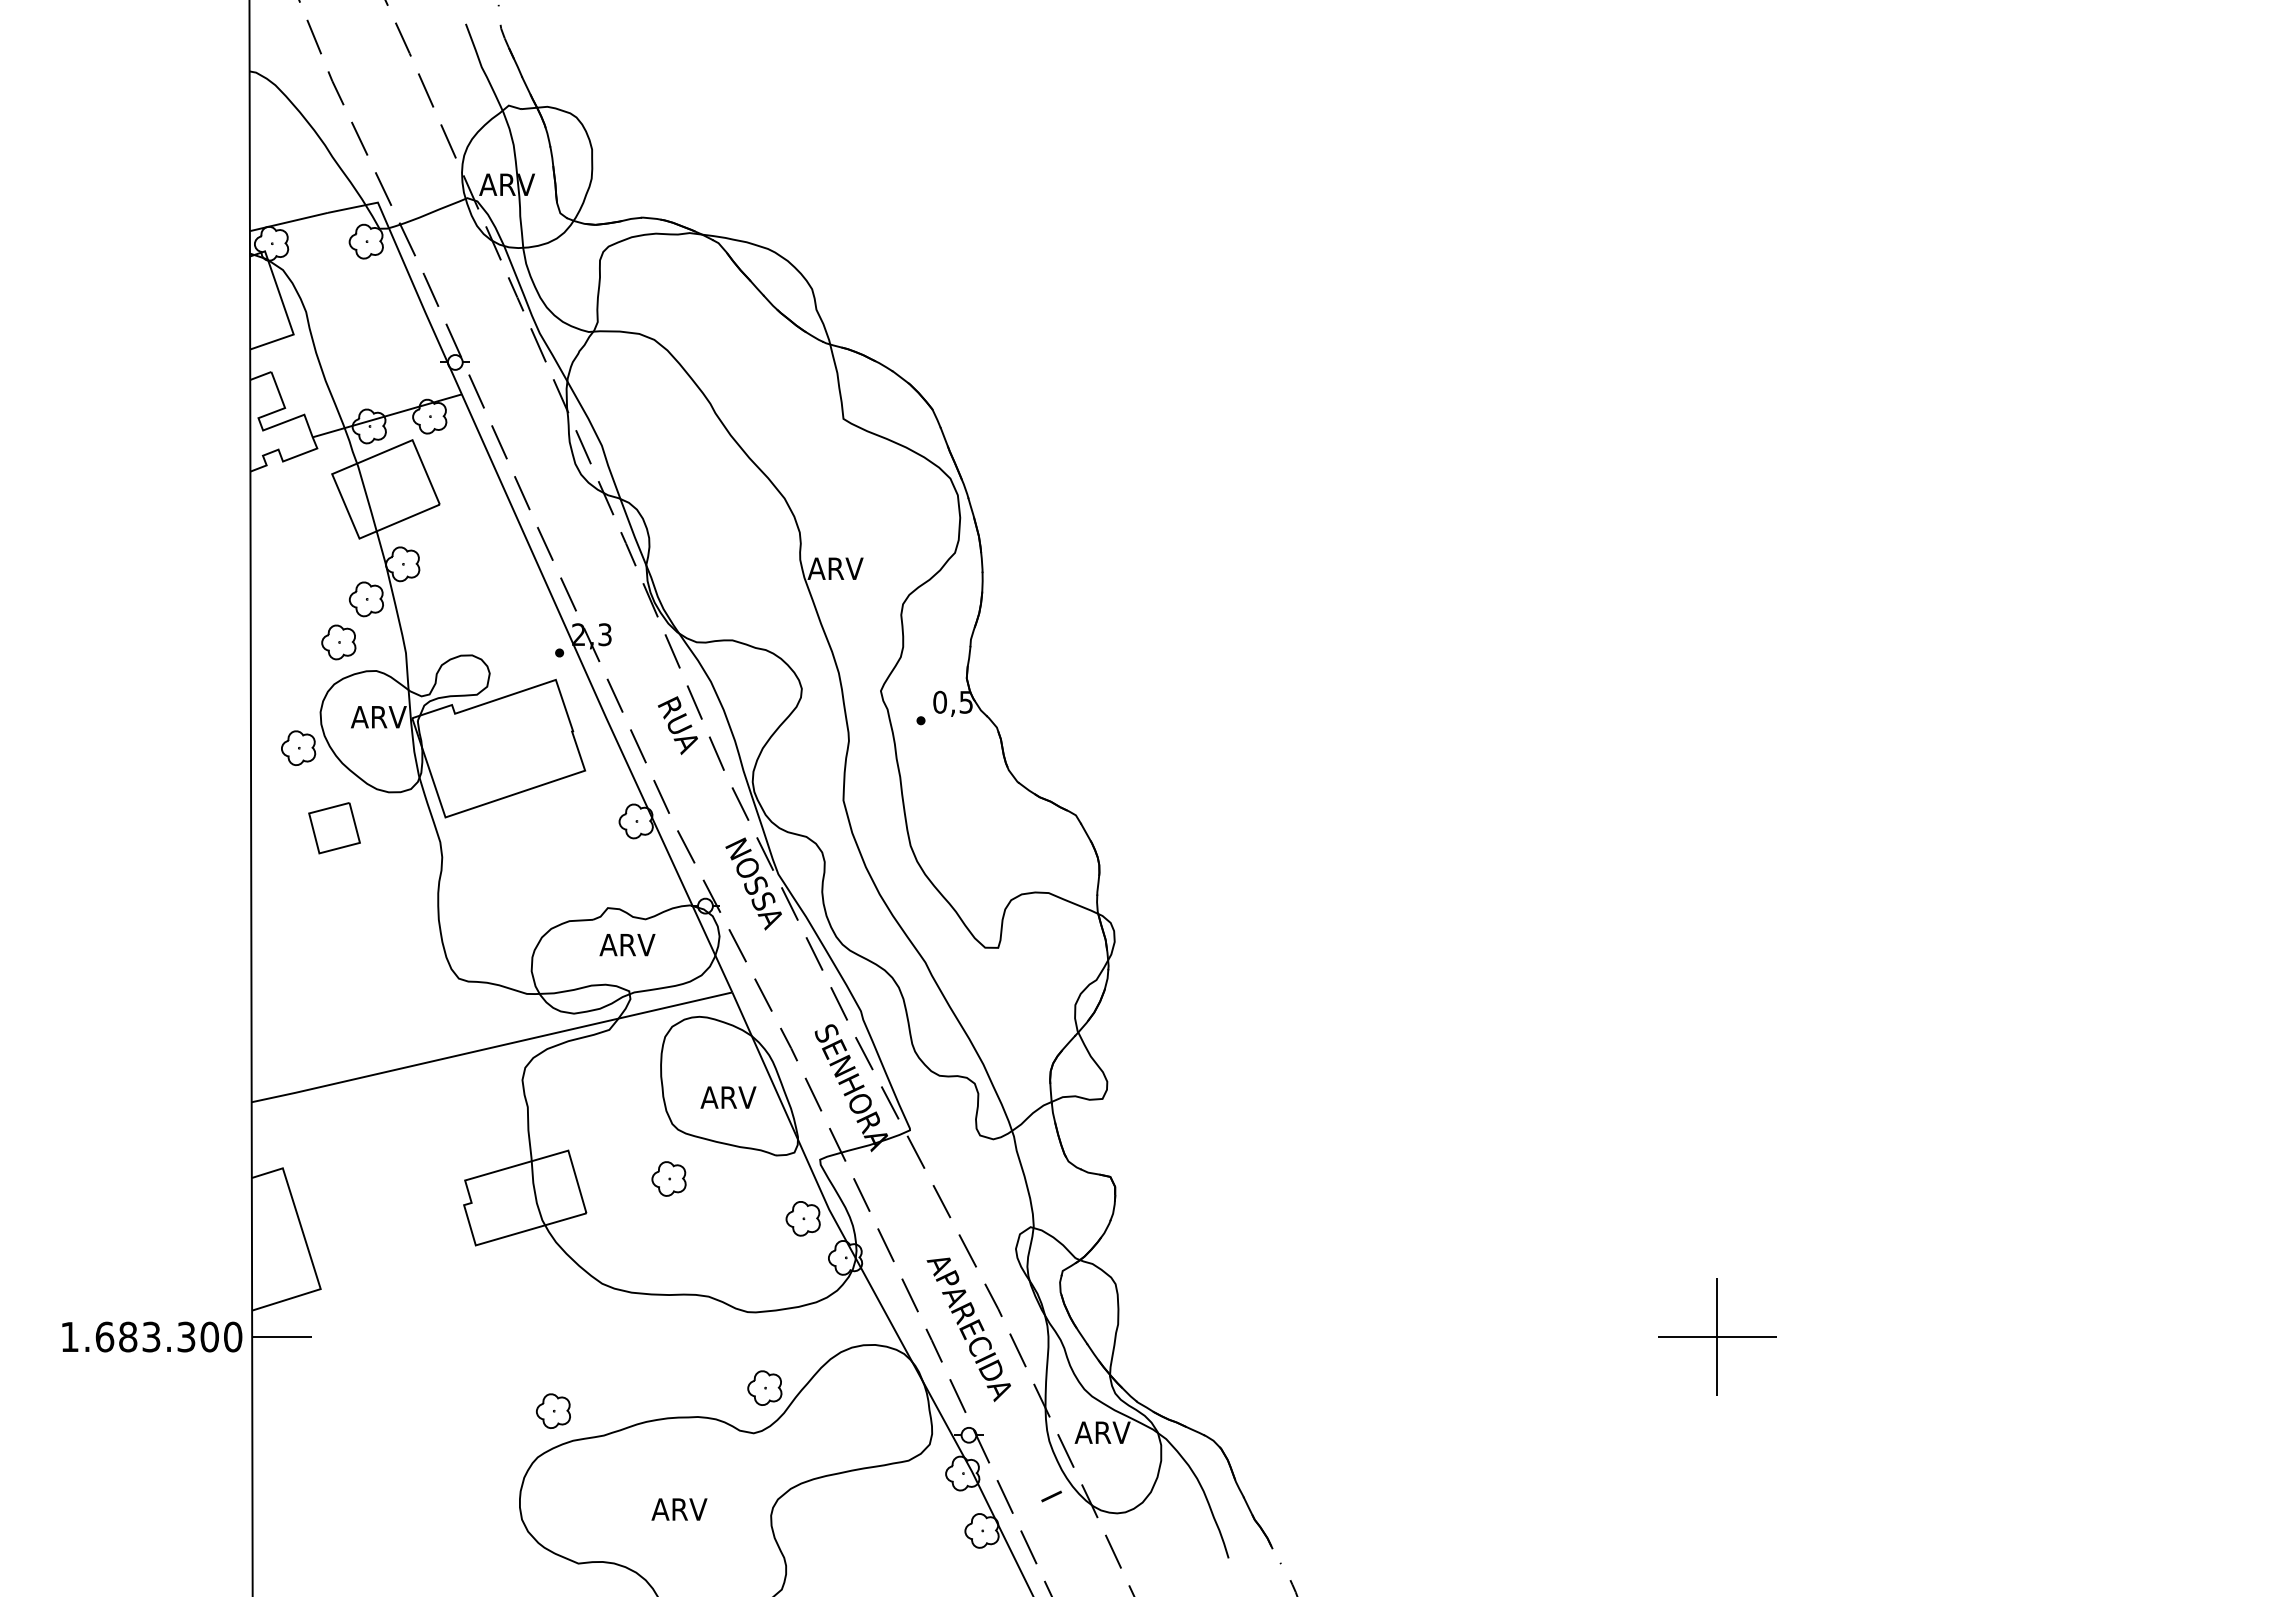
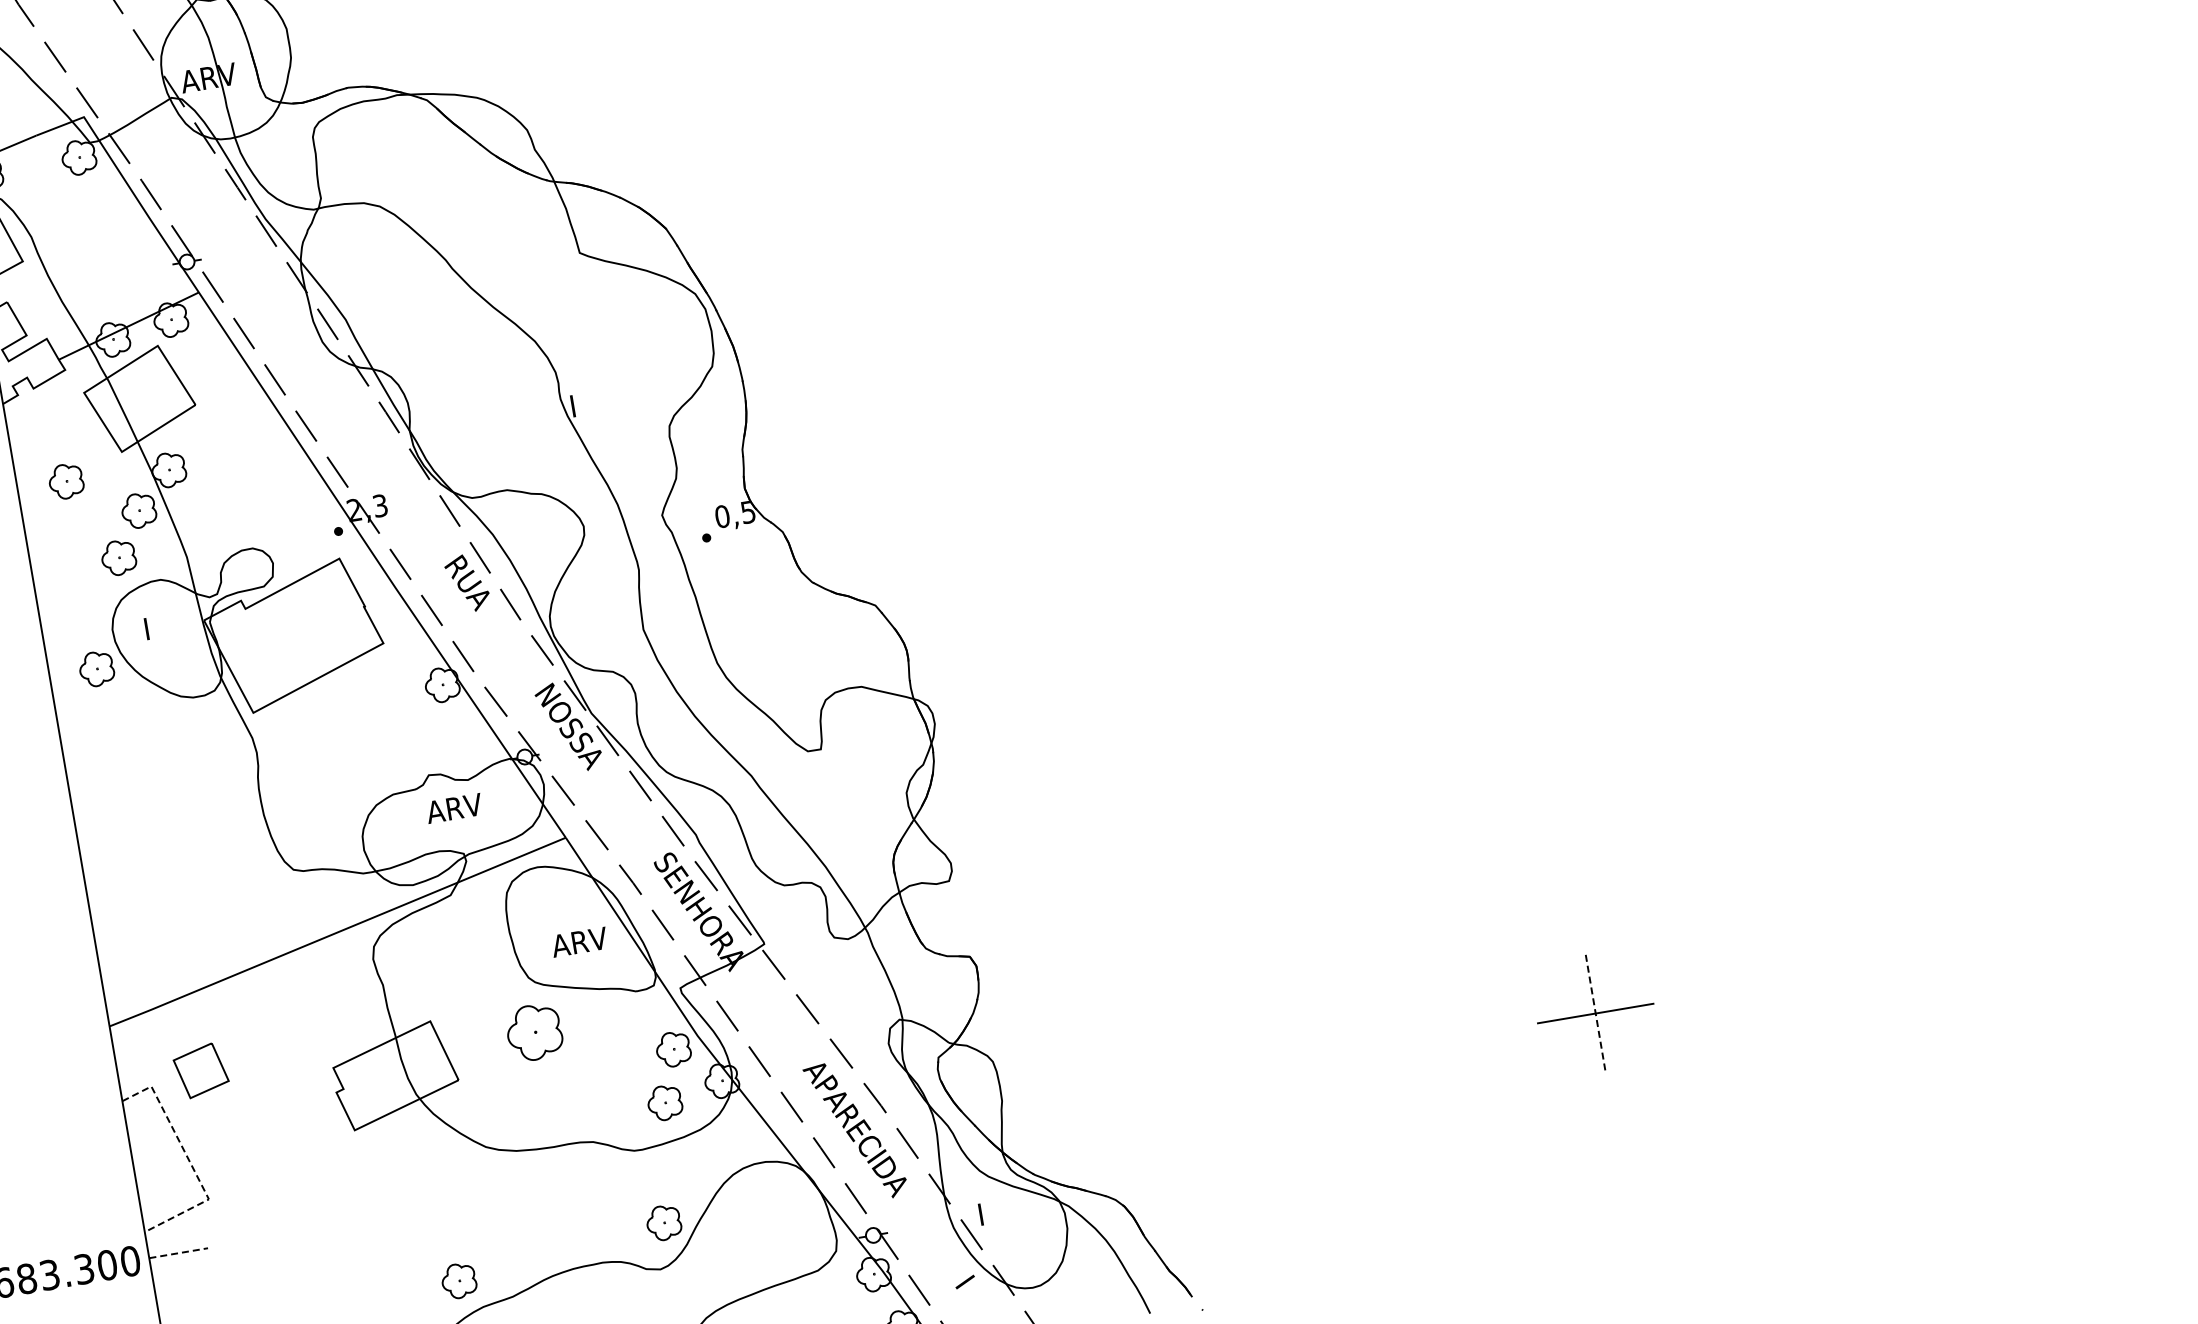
part: (299, 558) -> (65, 481), added
text: (835, 568) -> (596, 401), ARV -> I
text: (378, 717) -> (170, 625), ARV -> I
part: (334, 828) -> (201, 1071), moved
part: (668, 1178) -> (533, 1032), size x1.6
line: (307, 1247) -> (188, 1160), solid -> dashed
part: (785, 1269) -> (664, 1102), added
line: (281, 1337) -> (178, 1253), solid -> dashed
line: (1717, 1337) -> (1596, 1013), solid -> dashed
text: (1102, 1432) -> (1004, 1210), ARV -> I

